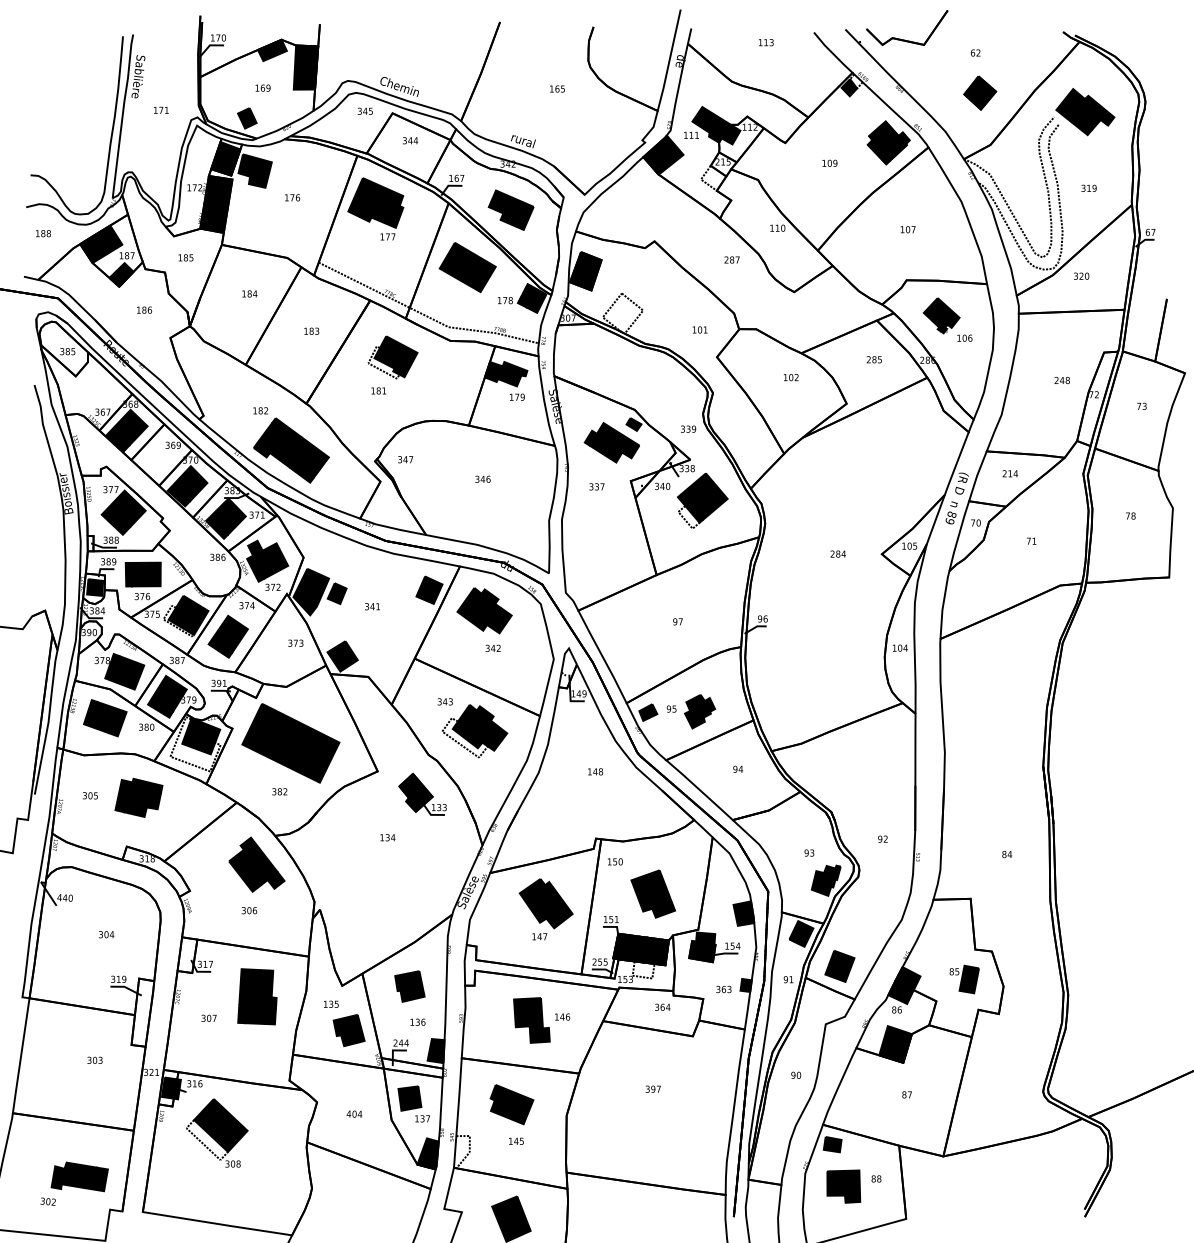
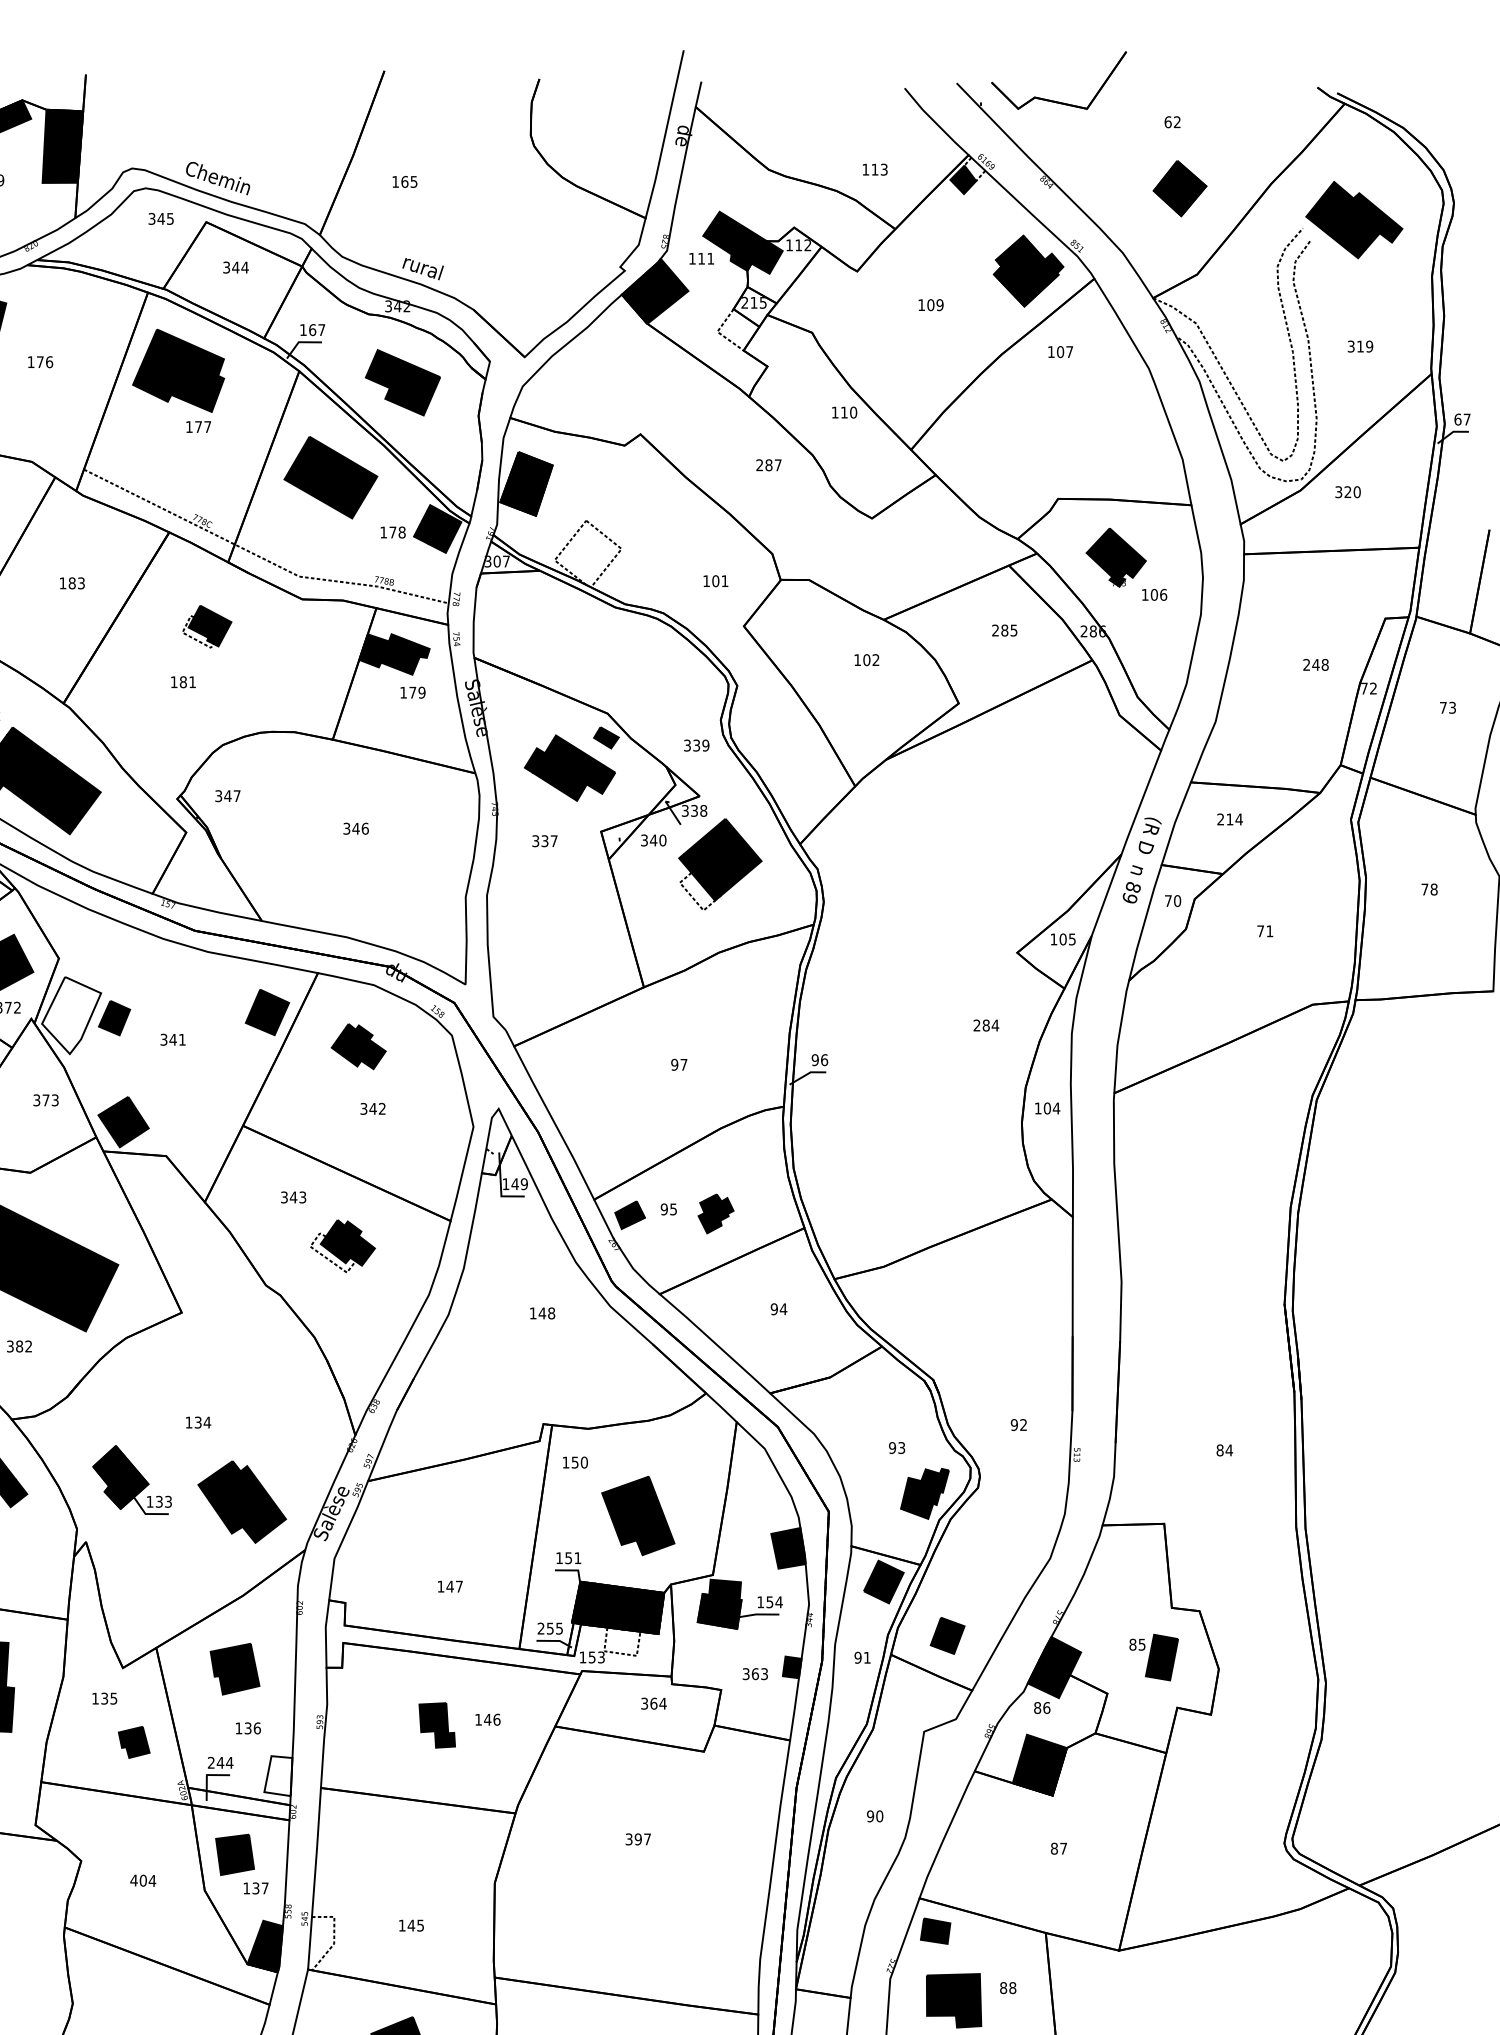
text: (766, 42) -> (875, 169), moved
text: (557, 88) -> (405, 181), moved
text: (907, 229) -> (1059, 351), moved
part: (392, 357) -> (206, 626), size x0.6
text: (837, 553) -> (985, 1024), moved
fill: (311, 591) -> (71, 1014), removed
part: (484, 610) -> (358, 1046), size x0.6
part: (700, 711) -> (716, 1213), size x0.7
part: (474, 731) -> (342, 1246), size x0.6
part: (422, 793) -> (131, 1478), moved
part: (545, 903) -> (240, 1501), moved
part: (839, 966) -> (946, 1635), size x0.7
part: (531, 1020) -> (436, 1725), size x0.6
part: (348, 1030) -> (133, 1742), size x0.6
fill: (435, 1051) -> (277, 1776), removed
part: (511, 1104) -> (403, 1864), removed

